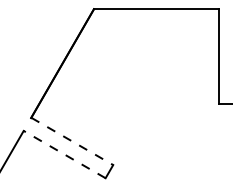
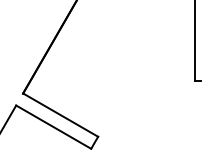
line: (72, 141) -> (60, 115), dashed -> solid
line: (64, 154) -> (53, 127), dashed -> solid

